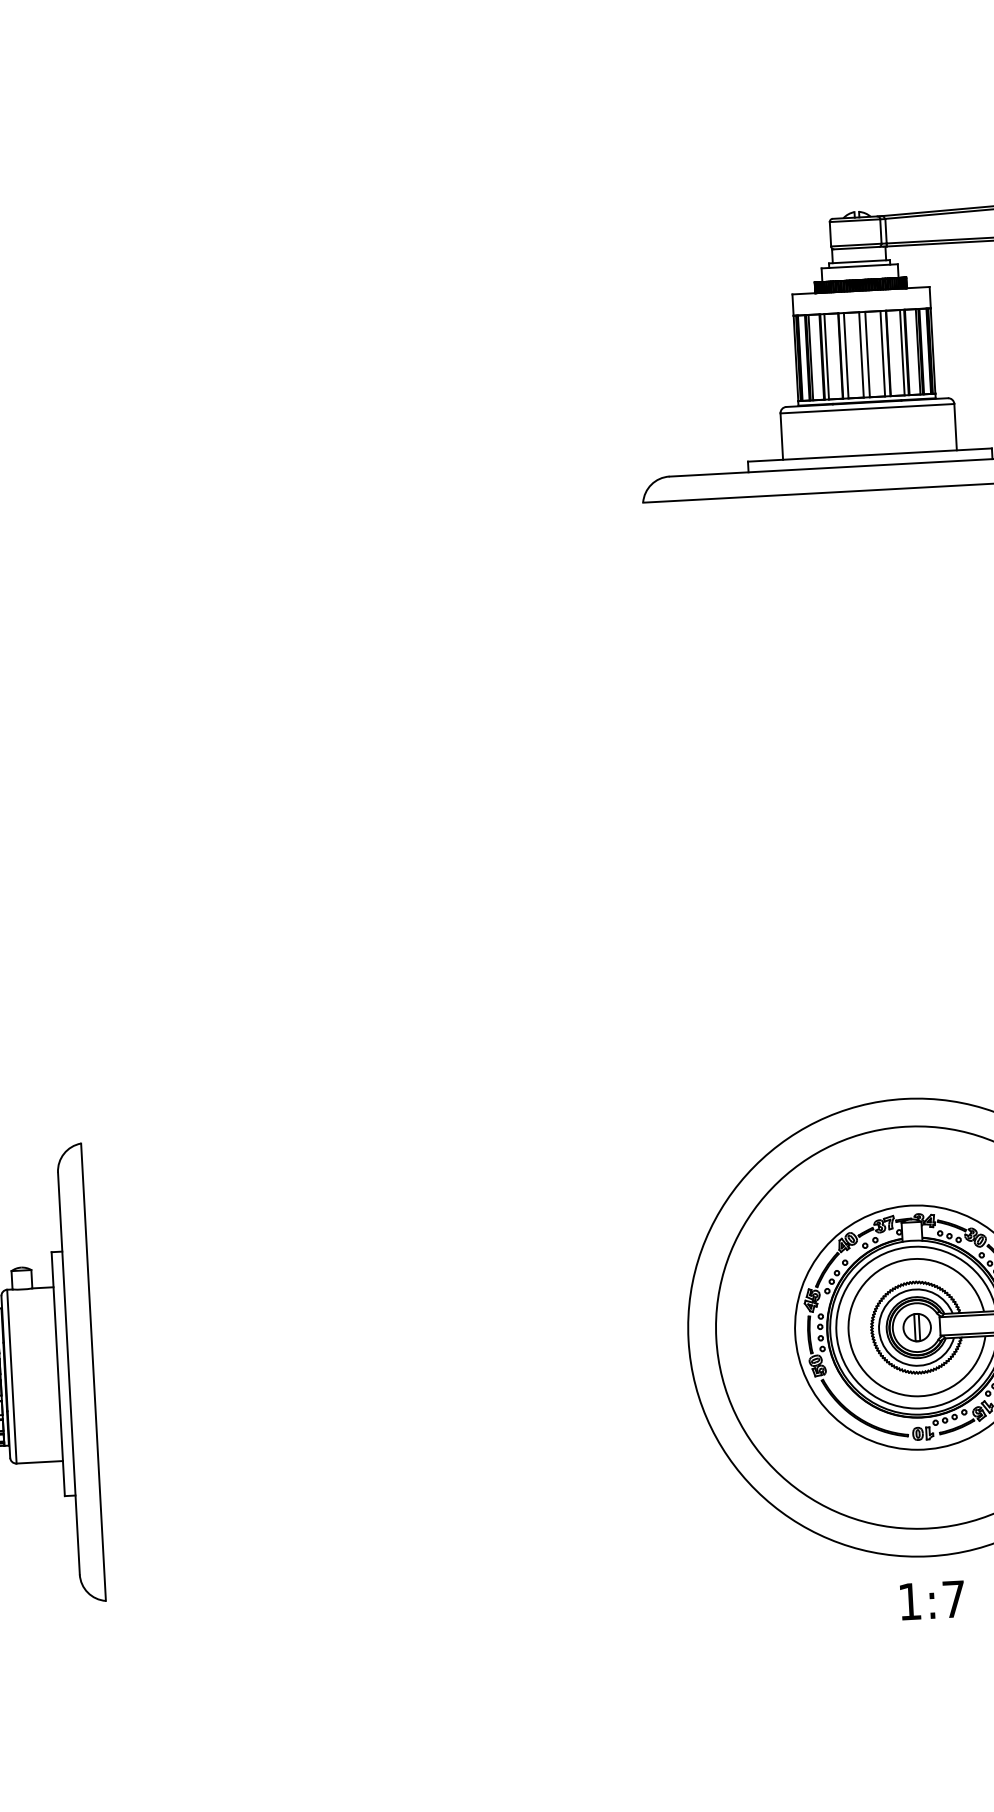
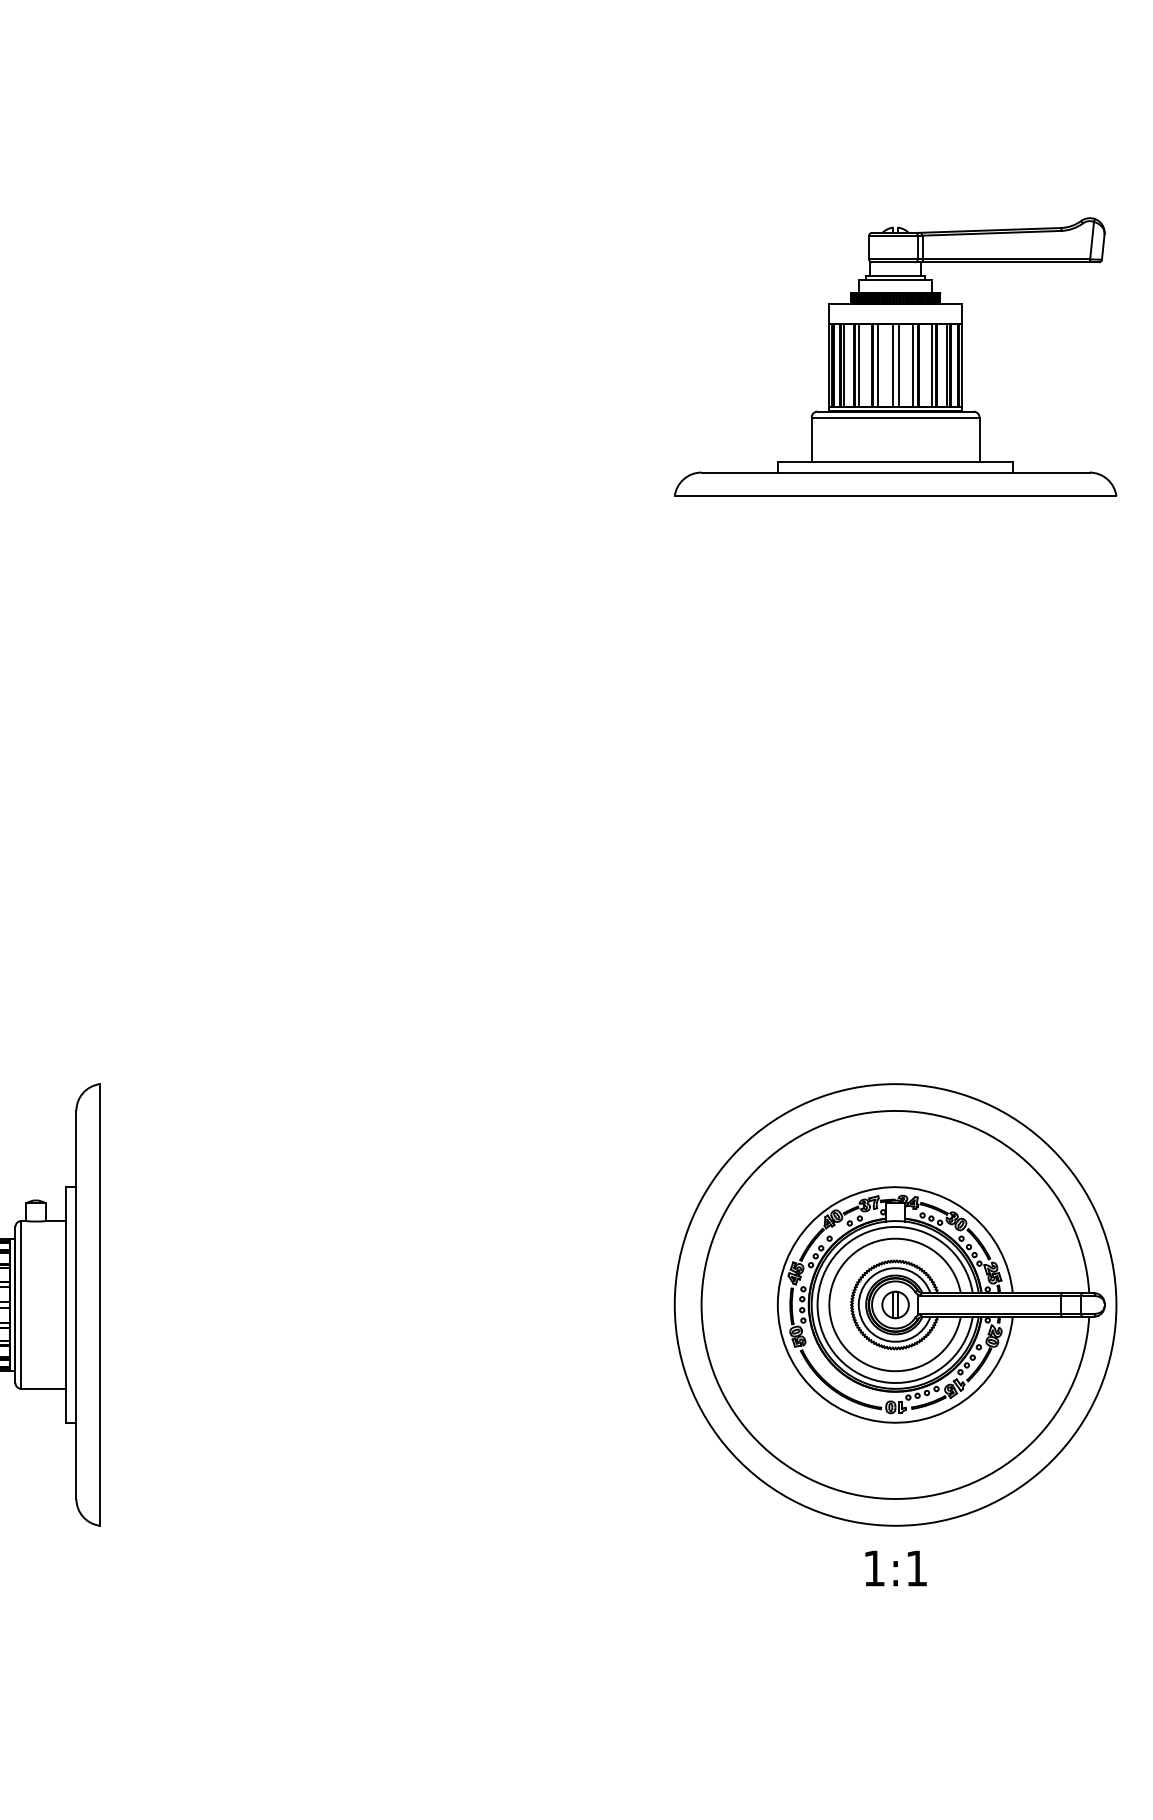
text: (953, 1599) -> (916, 1568), 1:7 -> 1:1

